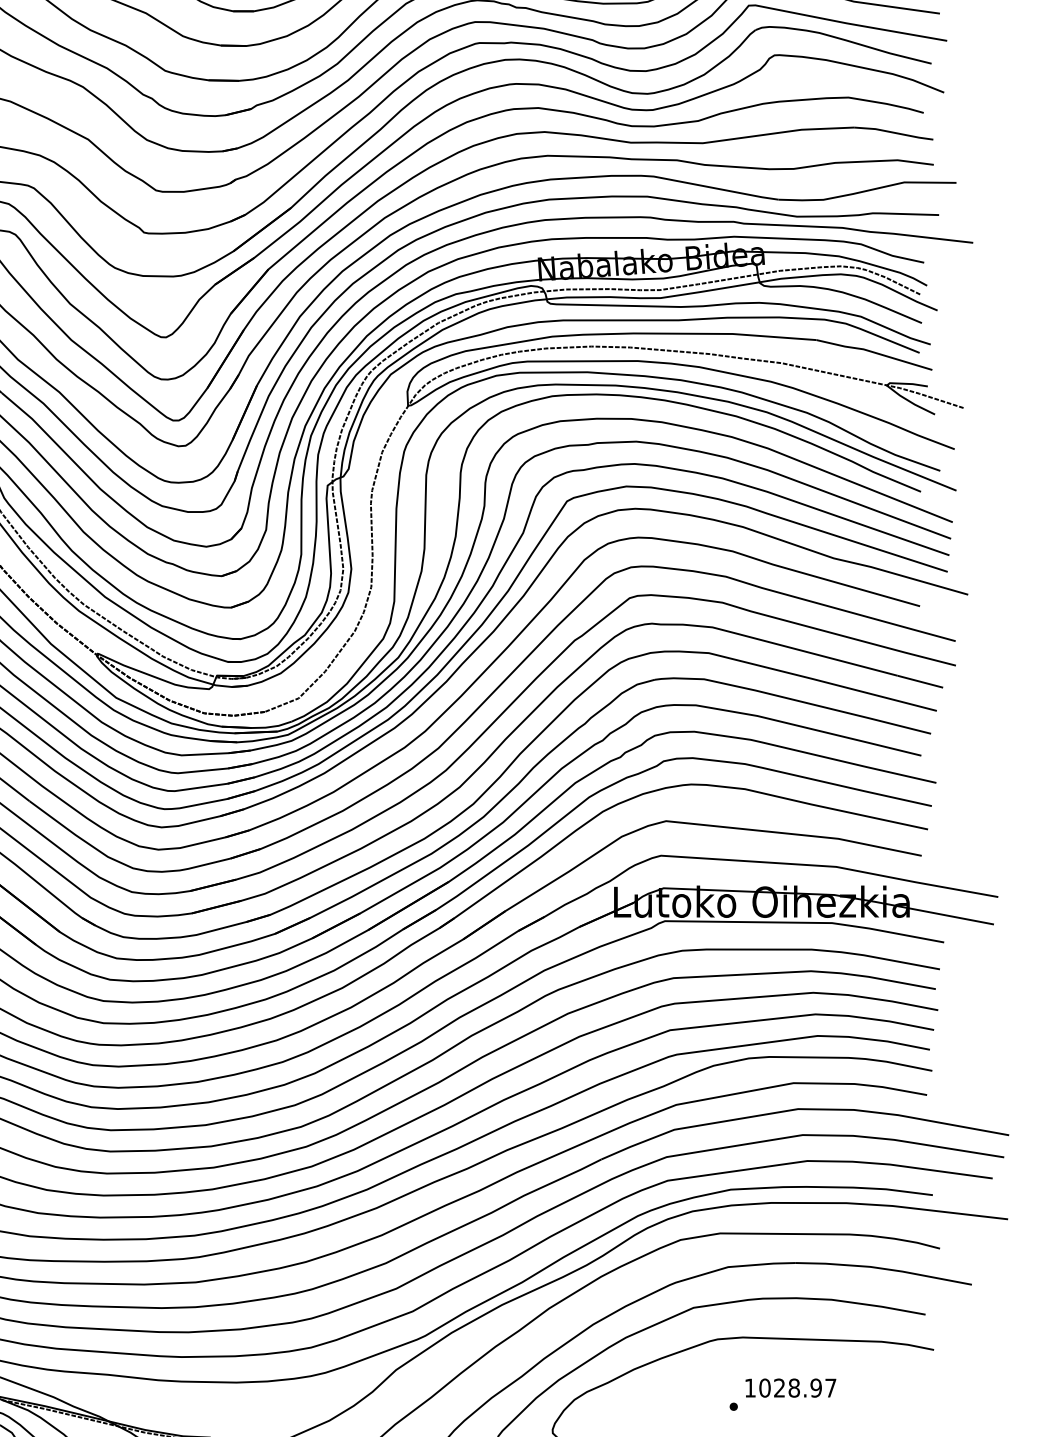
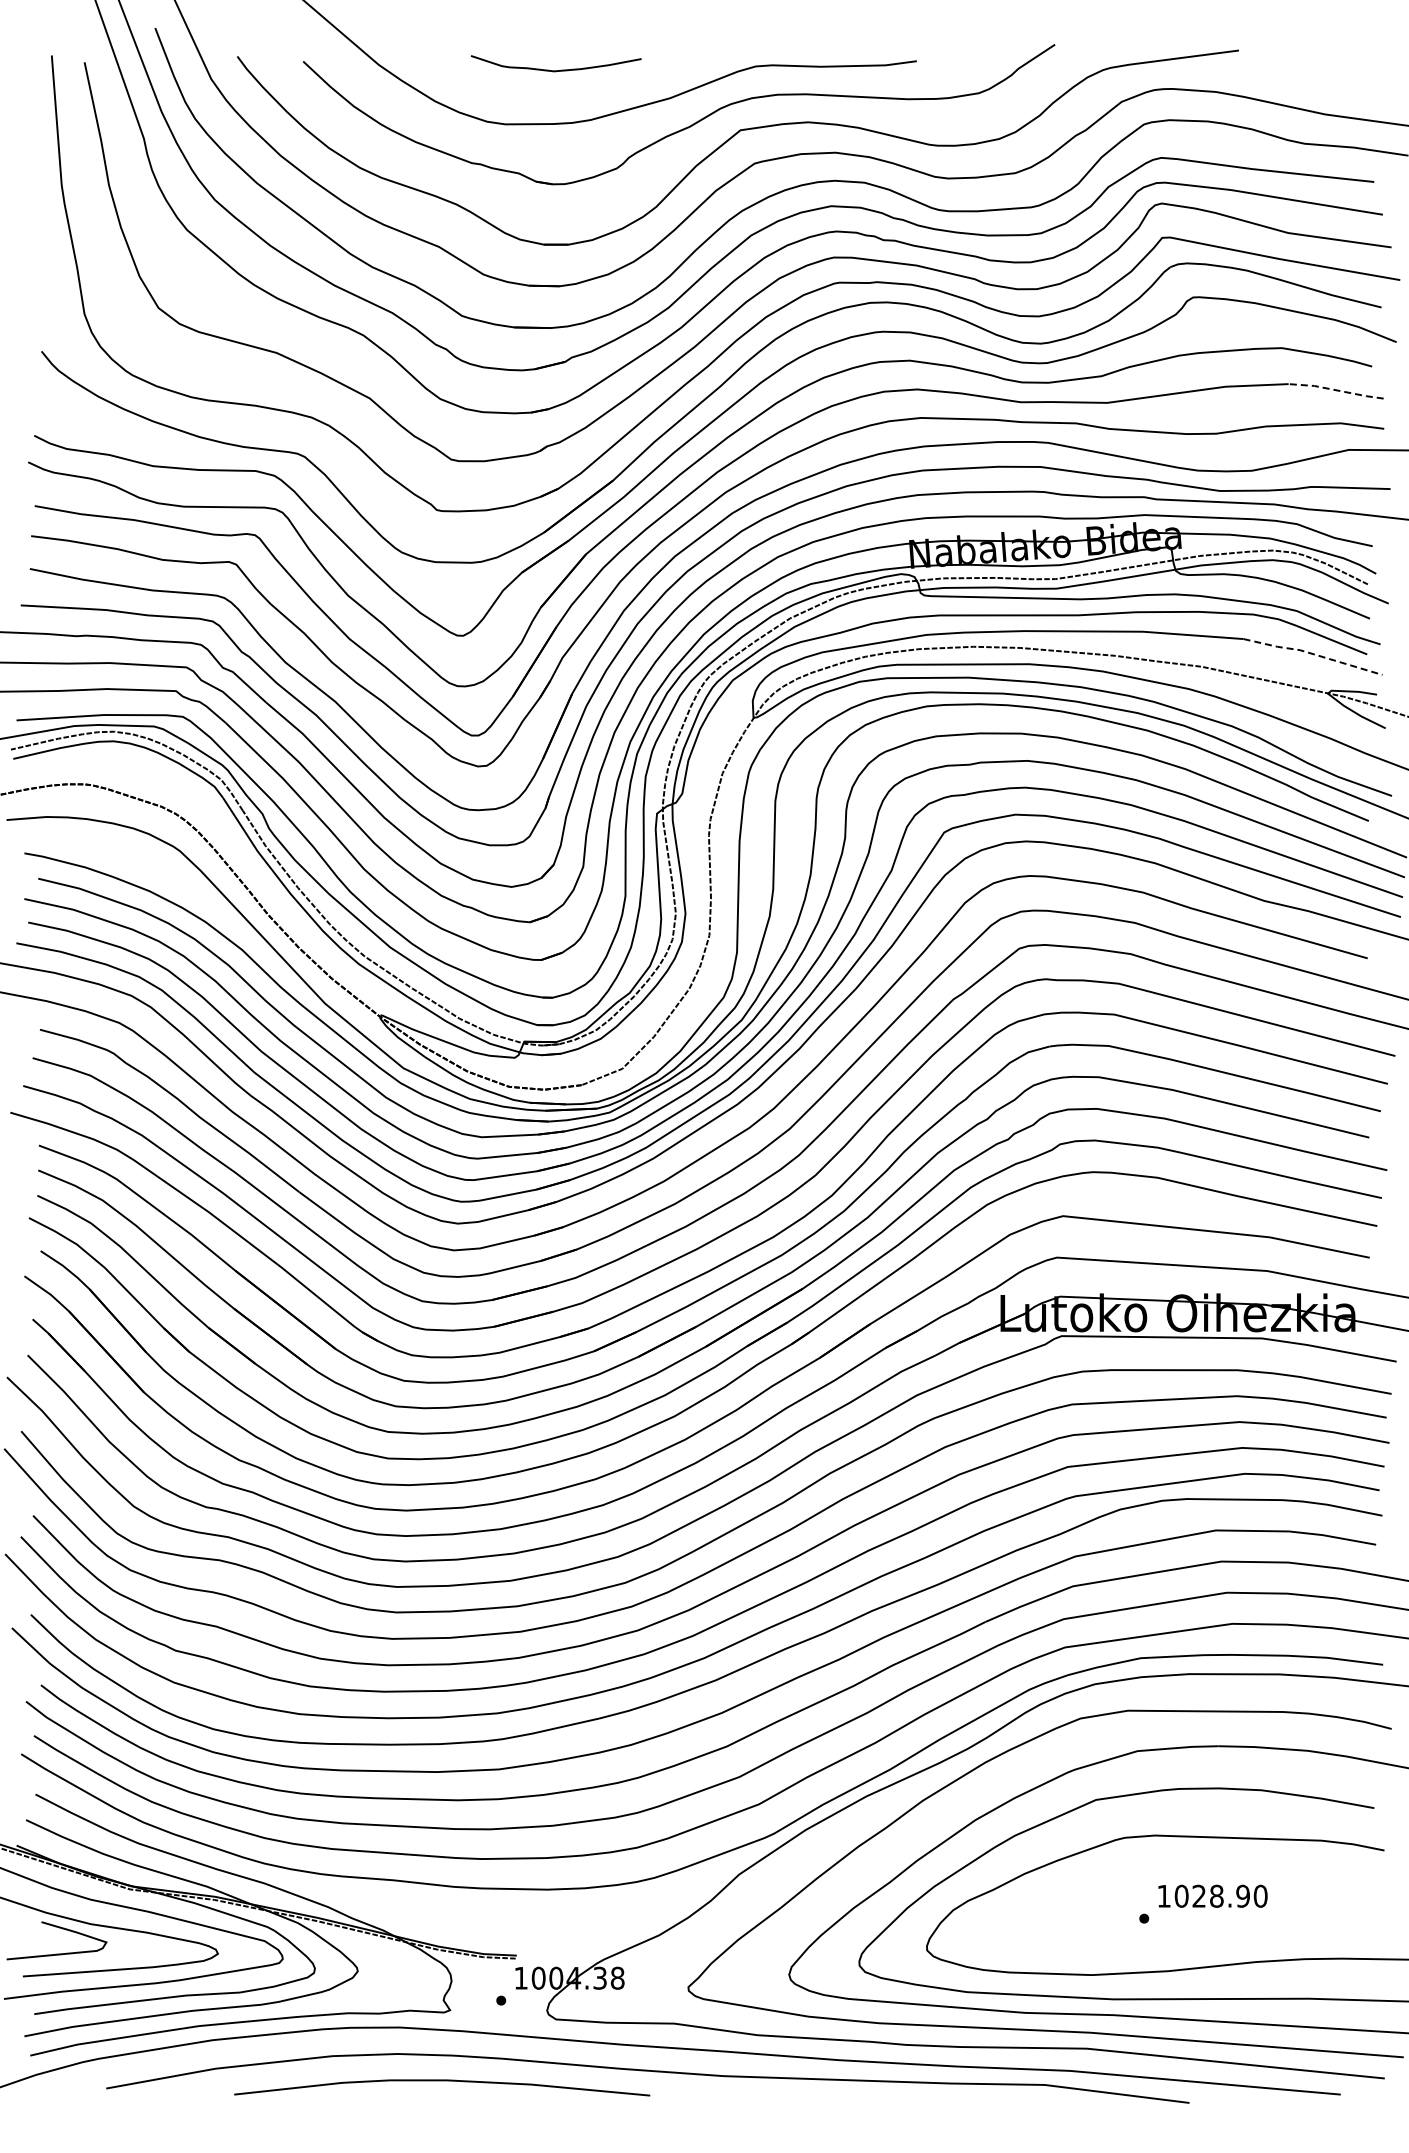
line: (893, 132) -> (1335, 390), solid -> dashed
line: (874, 352) -> (1312, 653), solid -> dashed
text: (830, 1387) -> (1260, 1895), 1028.97 -> 1028.90

